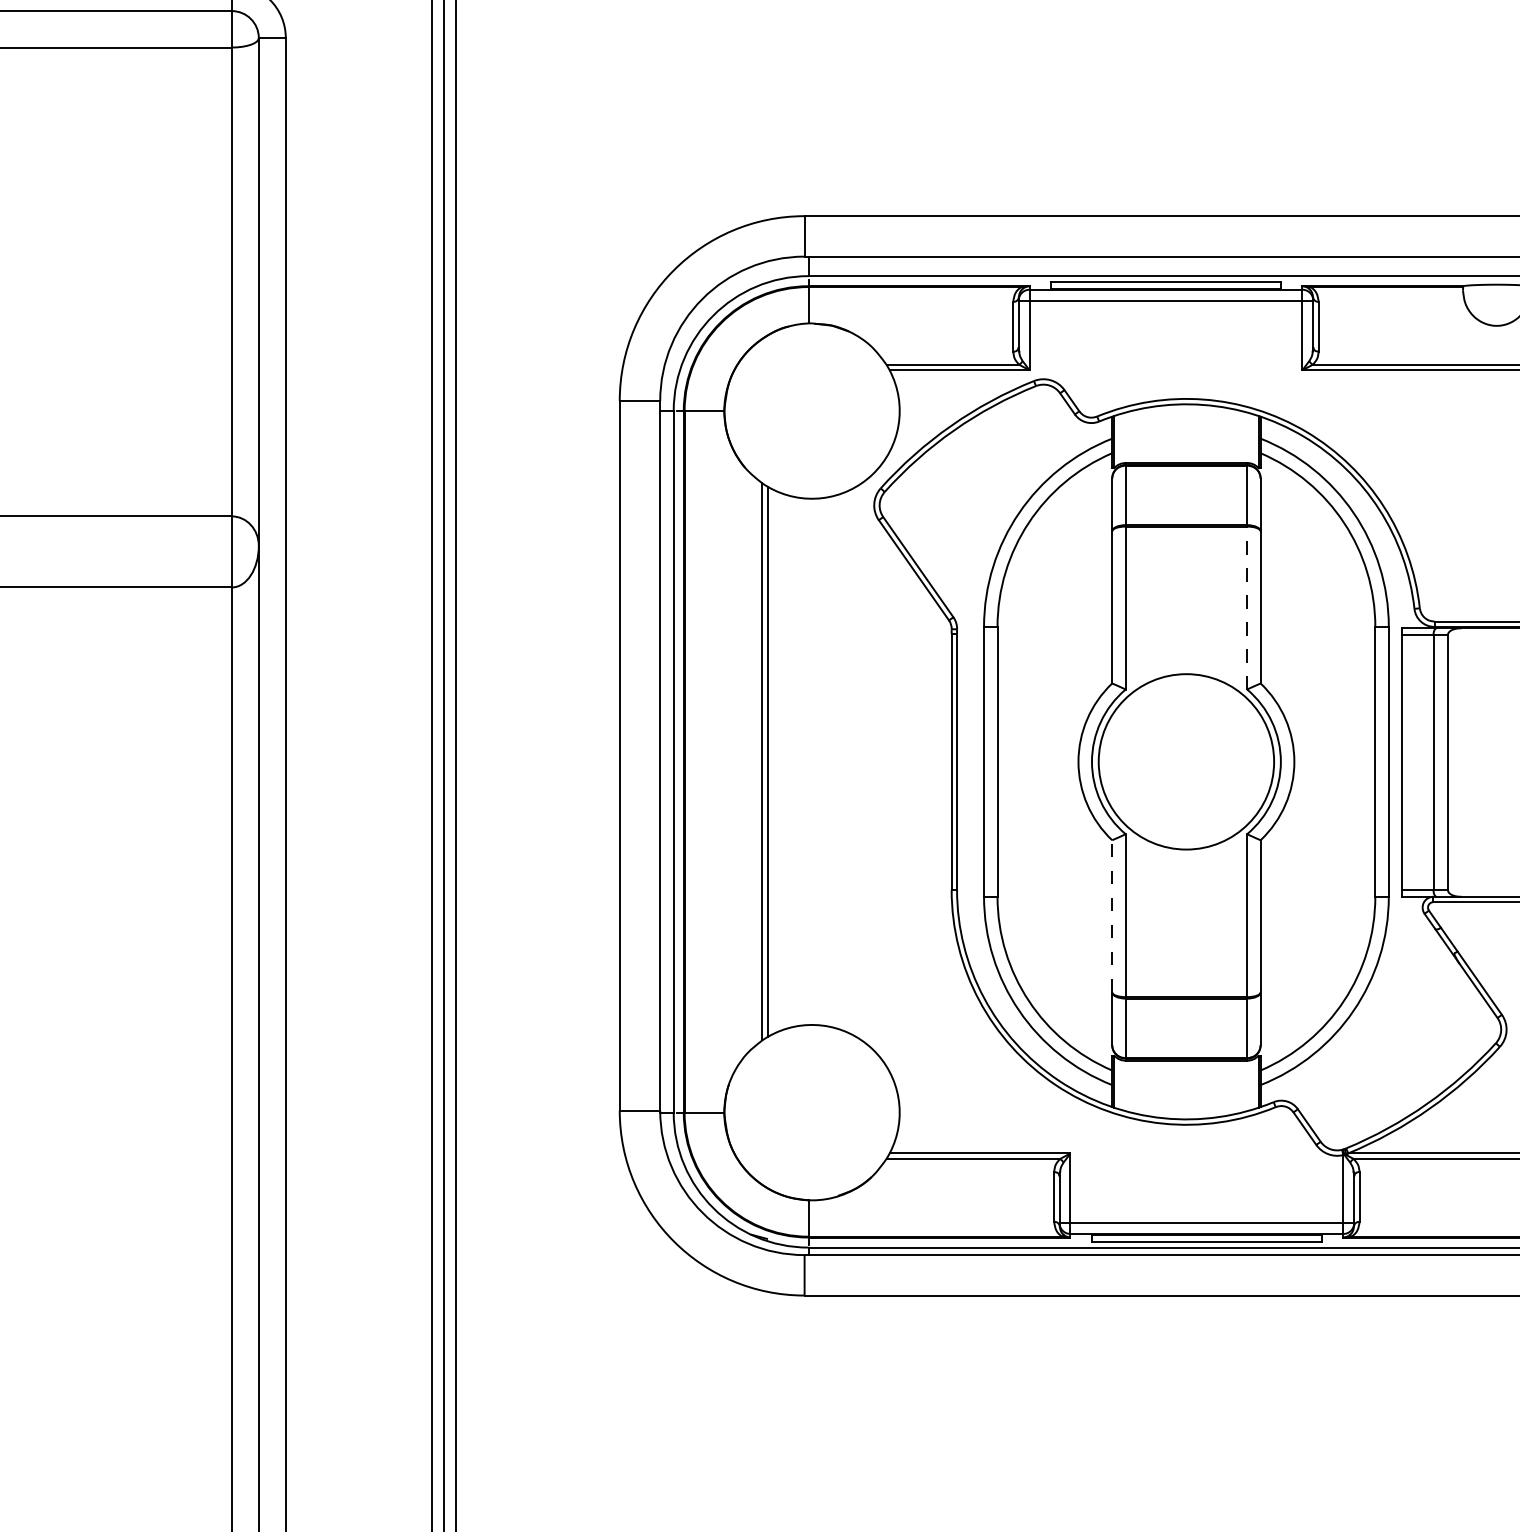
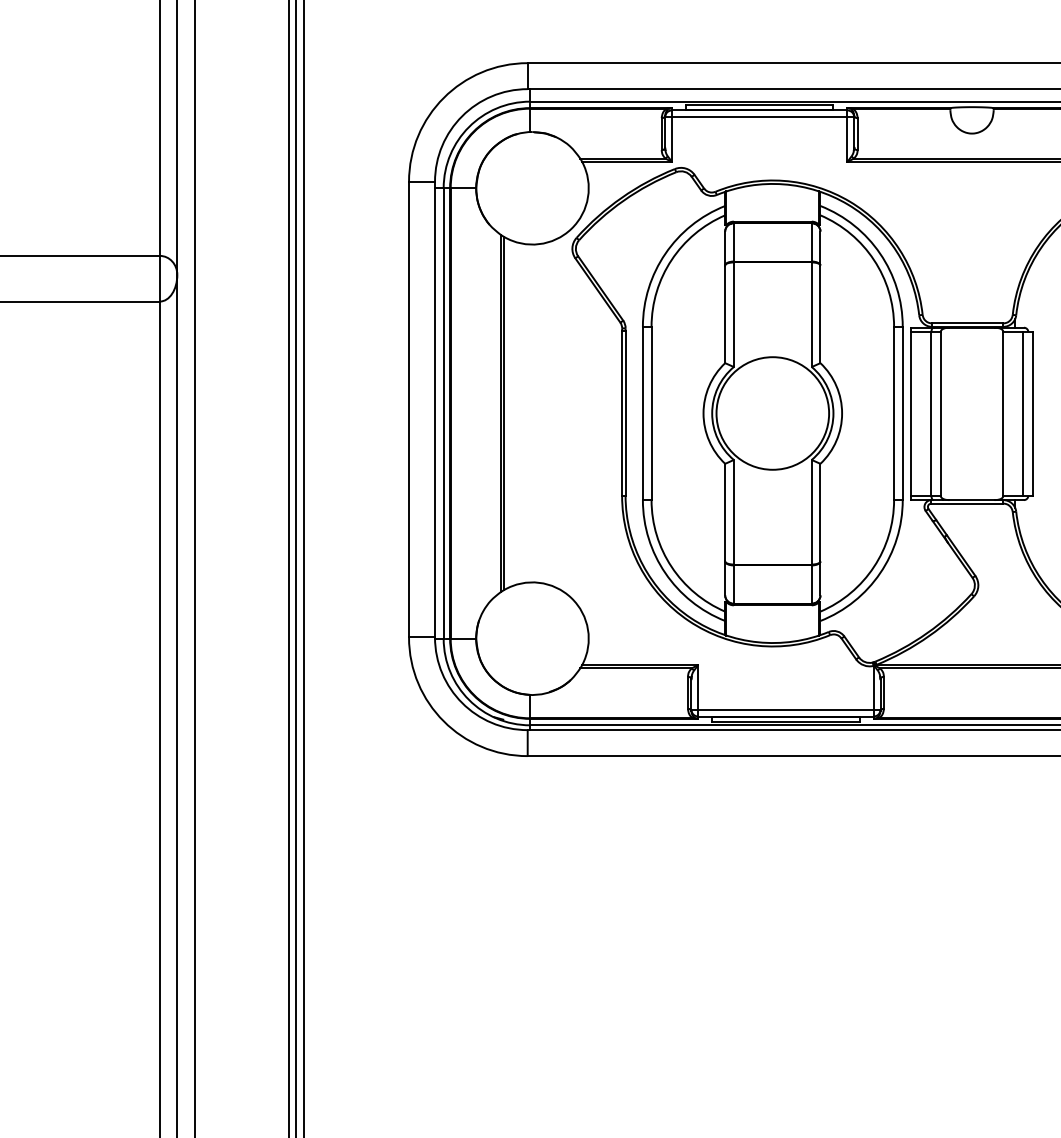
line: (1246, 607) -> (811, 314), dashed -> solid
line: (1112, 916) -> (725, 512), dashed -> solid

